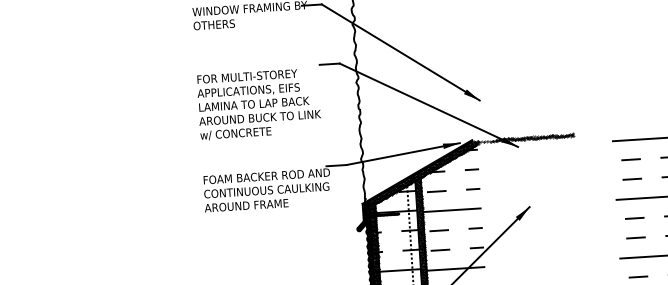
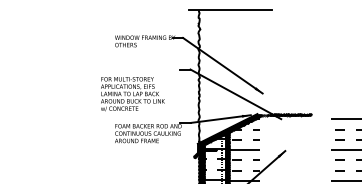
text: (258, 104) -> (132, 94), moved

